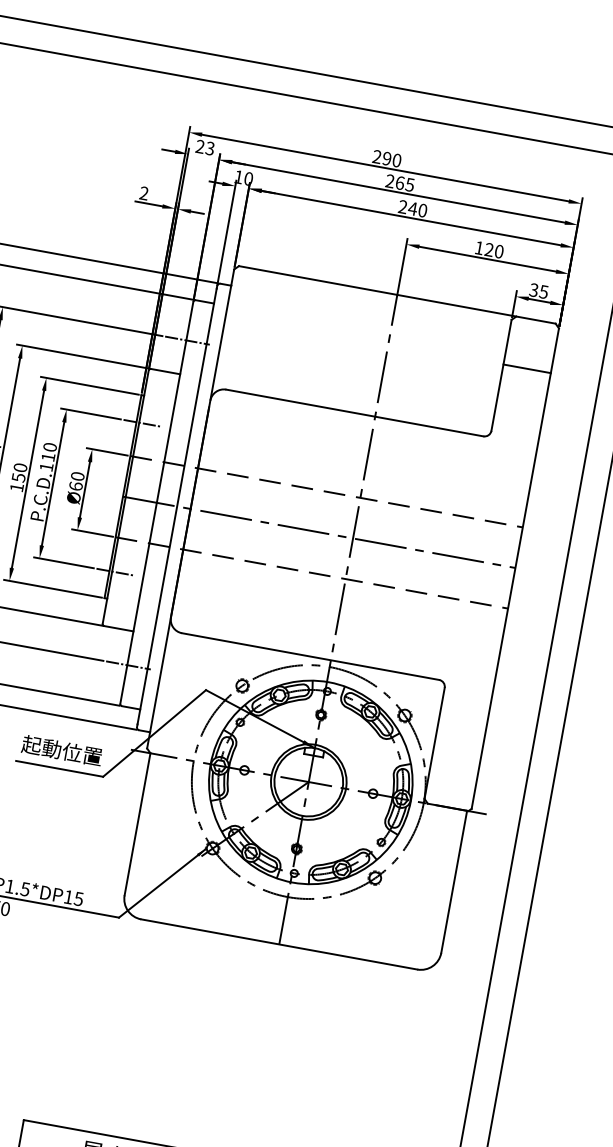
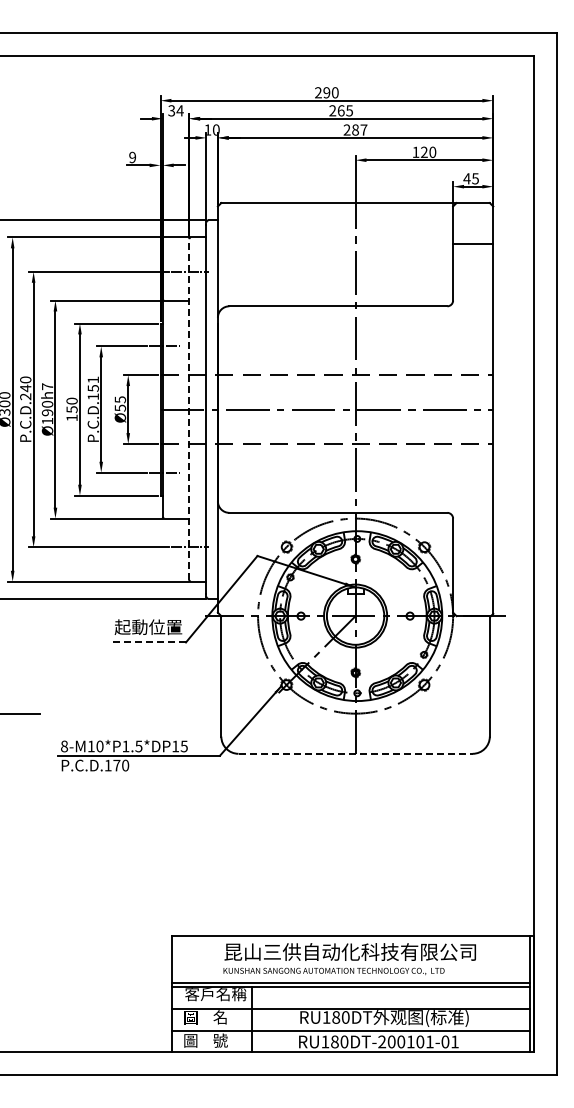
text: (204, 147) -> (175, 110), 23 -> 34
text: (143, 193) -> (132, 157), 2 -> 9
text: (417, 209) -> (359, 129), 240 -> 287
text: (533, 289) -> (466, 178), 35 -> 45
text: (49, 451) -> (93, 383), P.C.D.110 -> P.C.D.151
text: (75, 480) -> (119, 403), Ø60 -> Ø55
line: (157, 502) -> (189, 409), solid -> dashed
line: (60, 768) -> (149, 642), solid -> dashed
line: (280, 944) -> (356, 753), solid -> dashed

